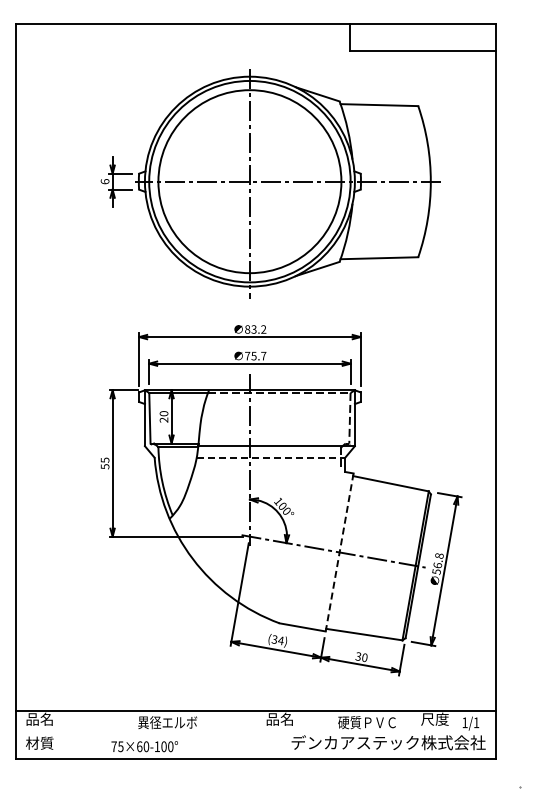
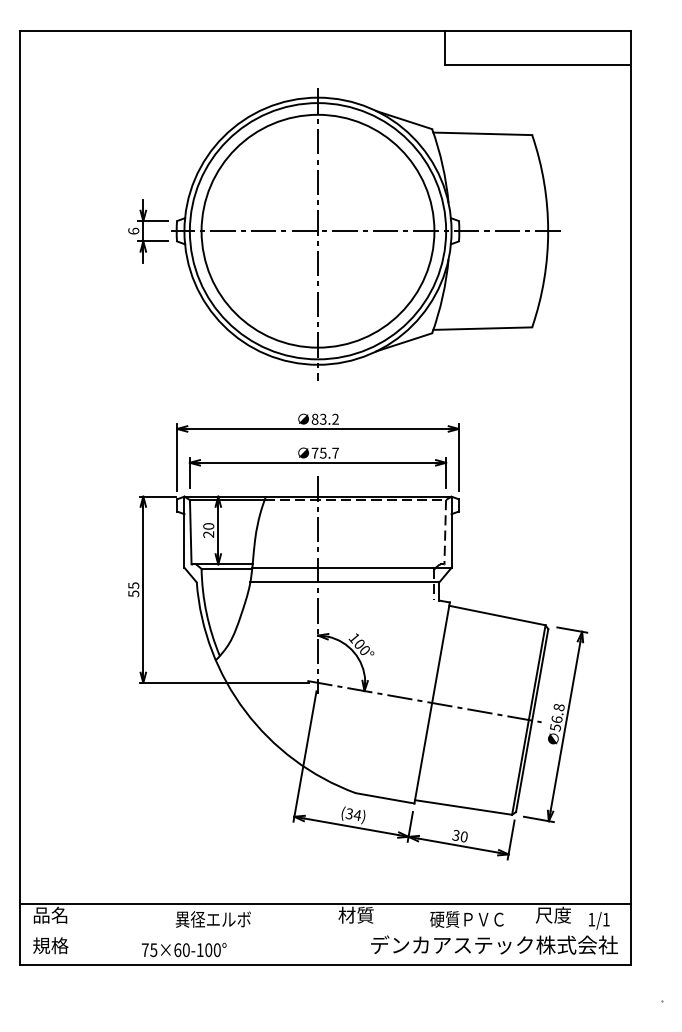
line: (271, 457) -> (345, 582), dashed -> solid
line: (339, 552) -> (431, 703), dashed -> solid
text: (279, 718) -> (355, 914), 品名 -> 材質
text: (39, 742) -> (50, 944), 材質 -> 規格

